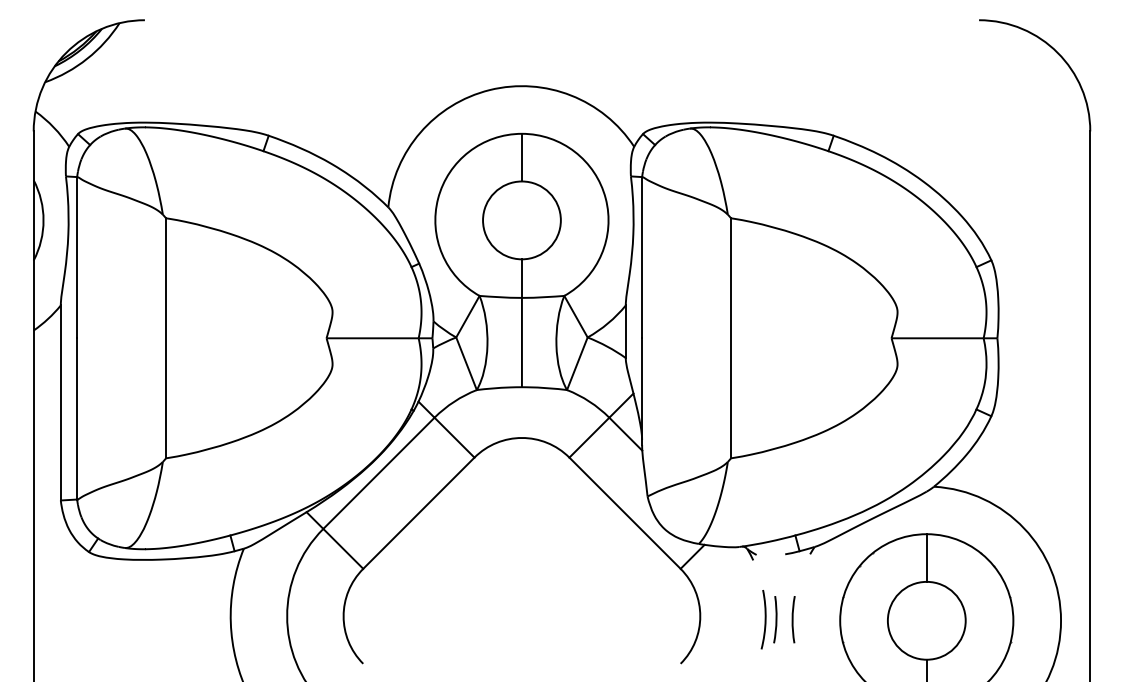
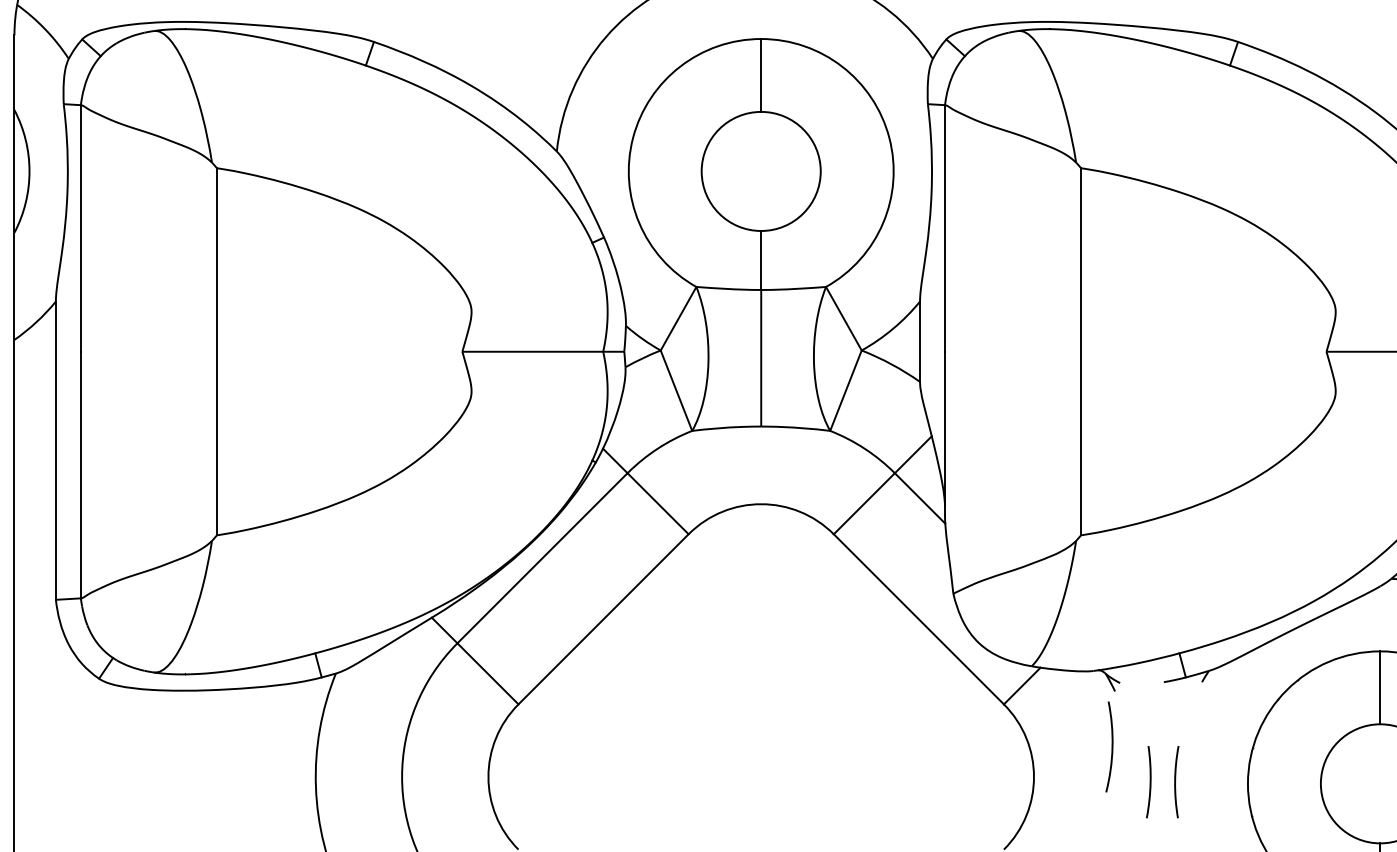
arc: (764, 619) -> (1110, 746), moved

